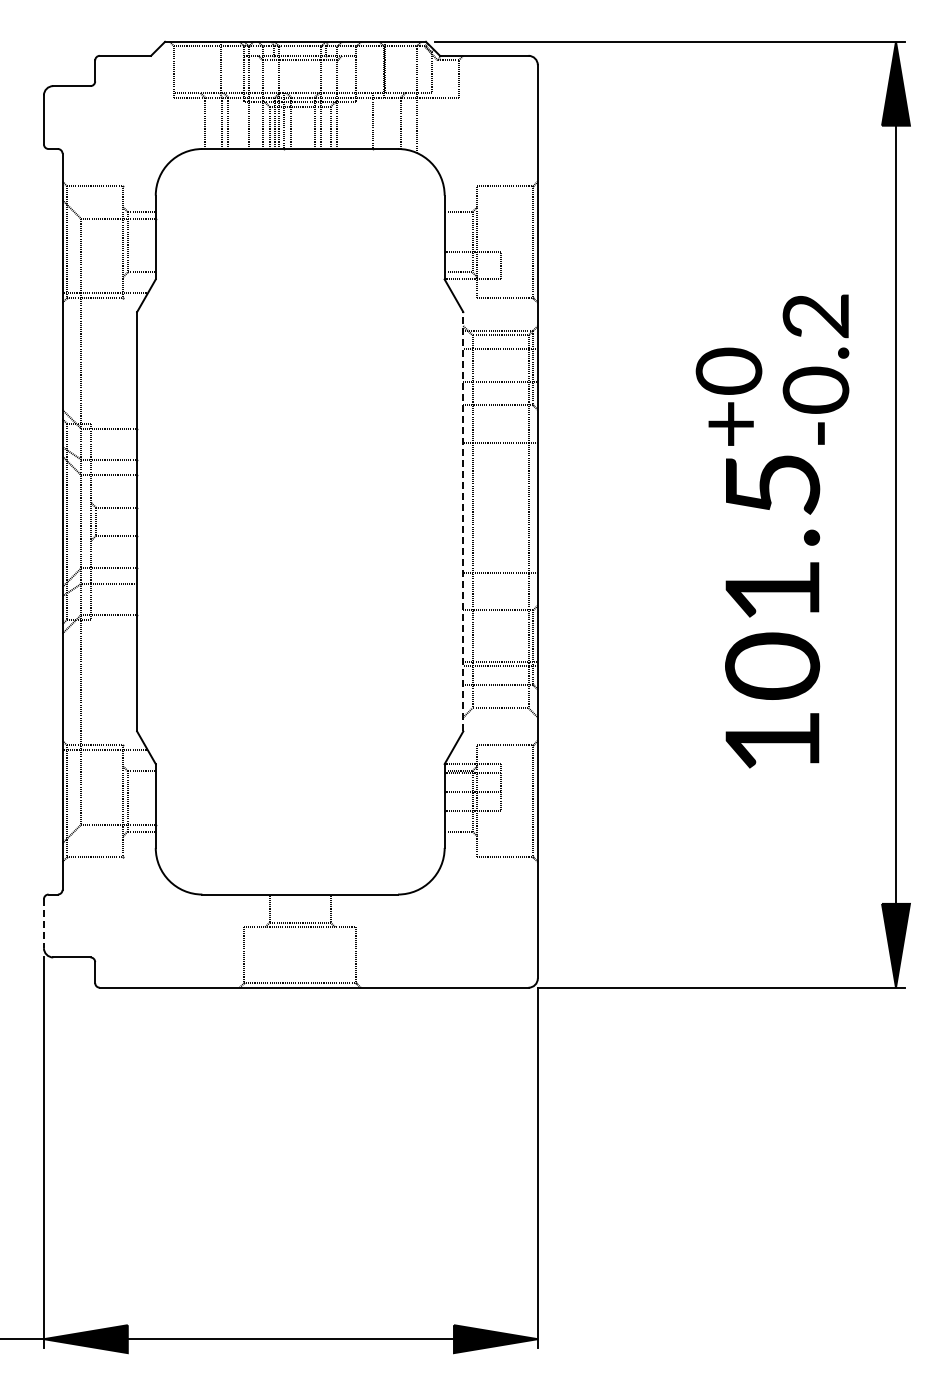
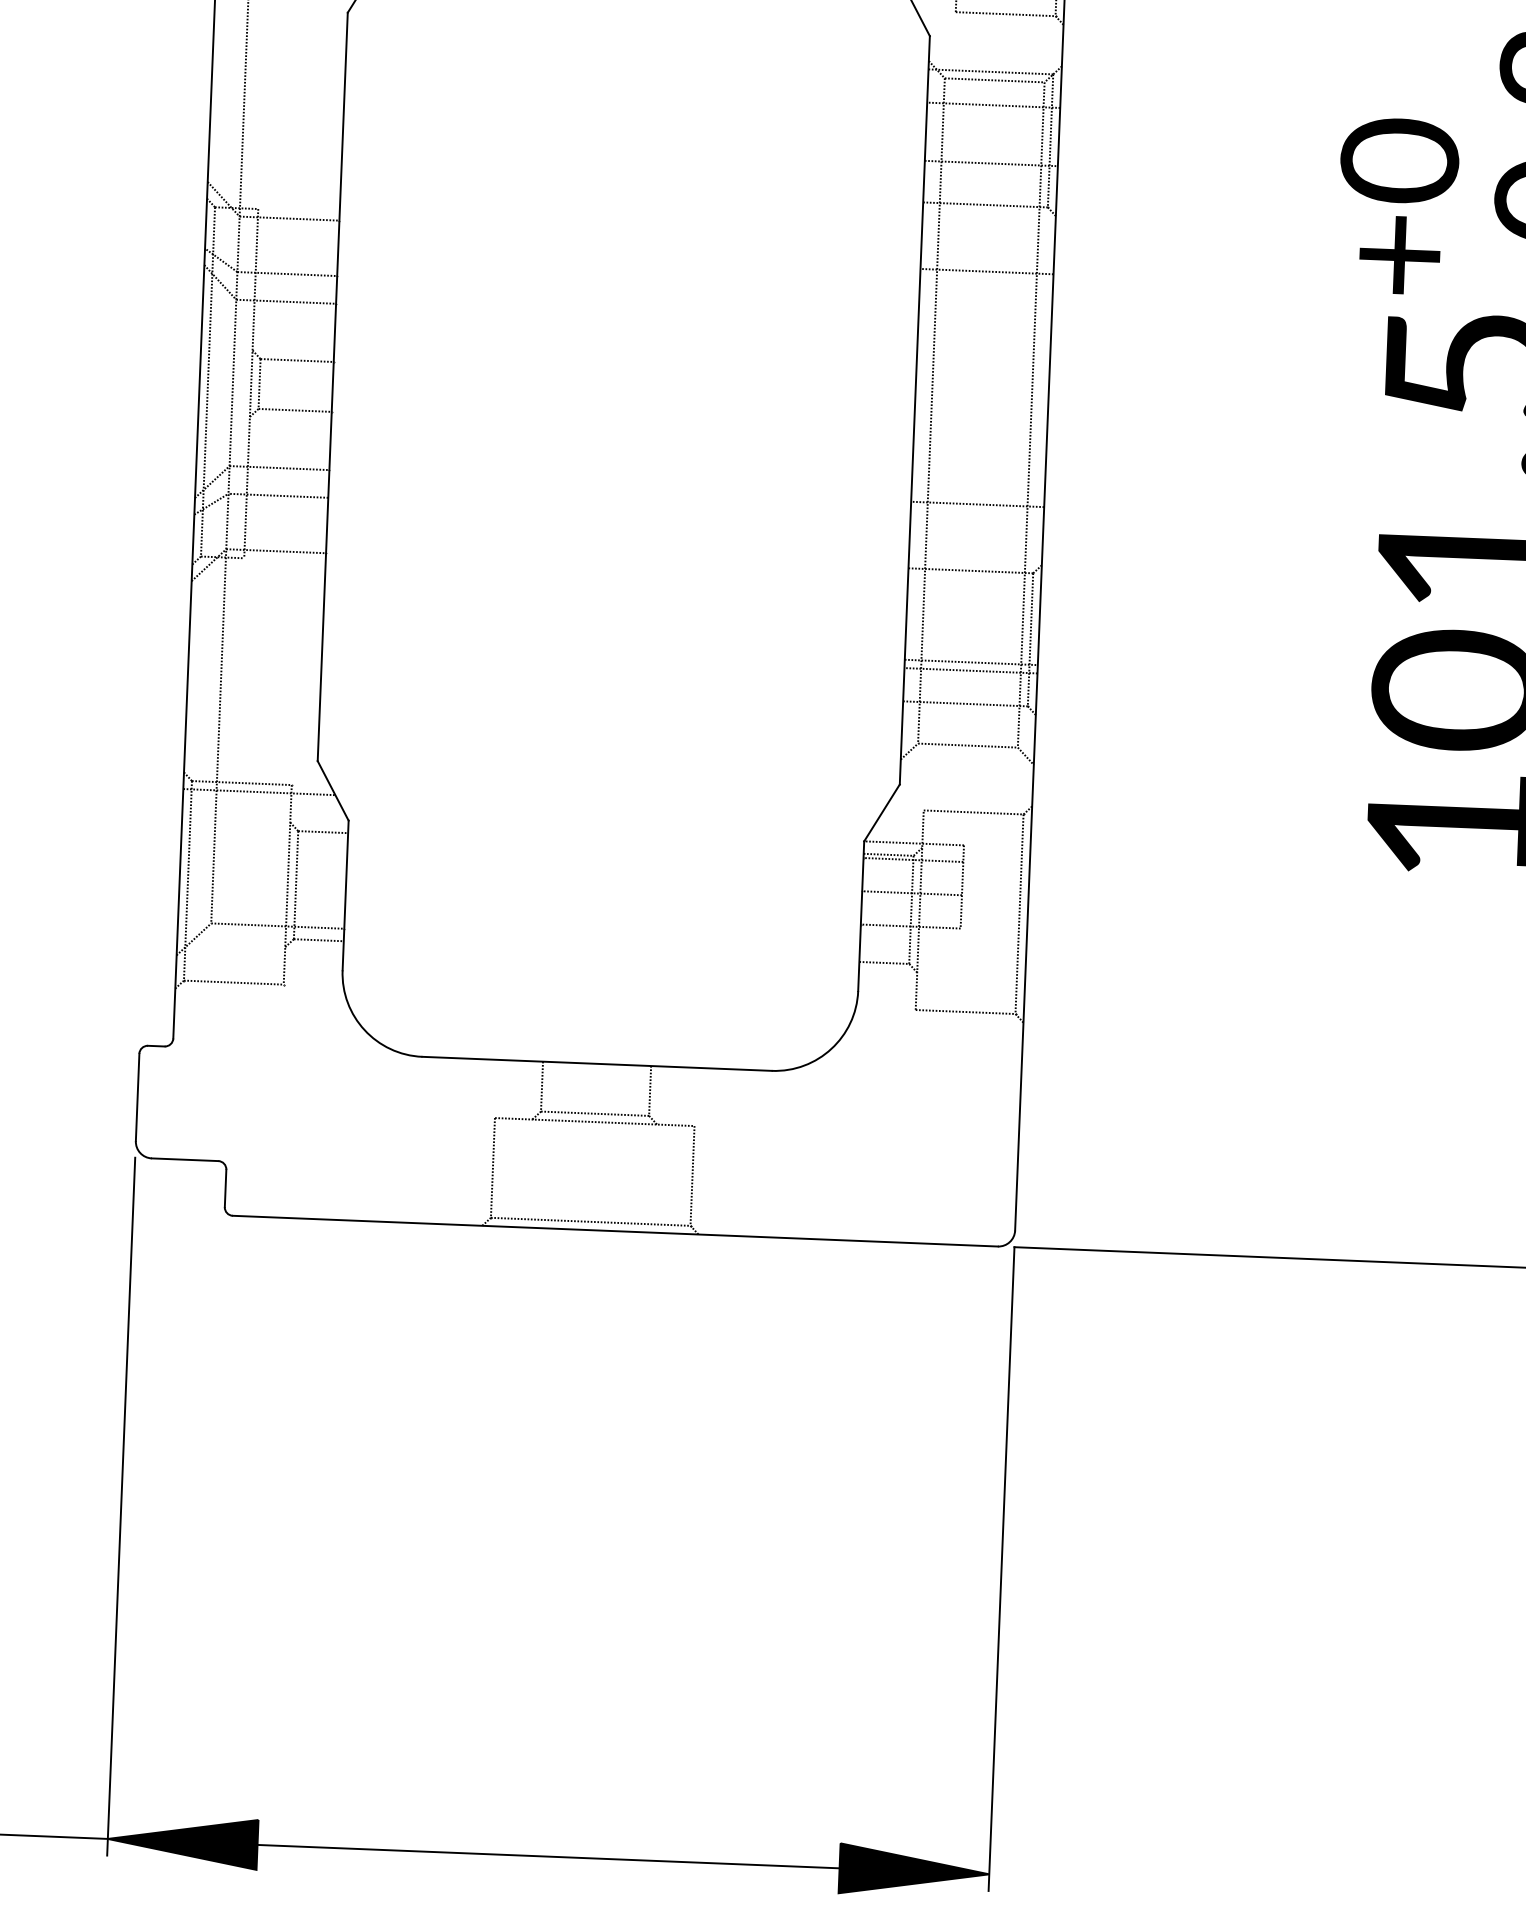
line: (463, 521) -> (915, 409), dashed -> solid
line: (43, 924) -> (136, 1098), dashed -> solid

